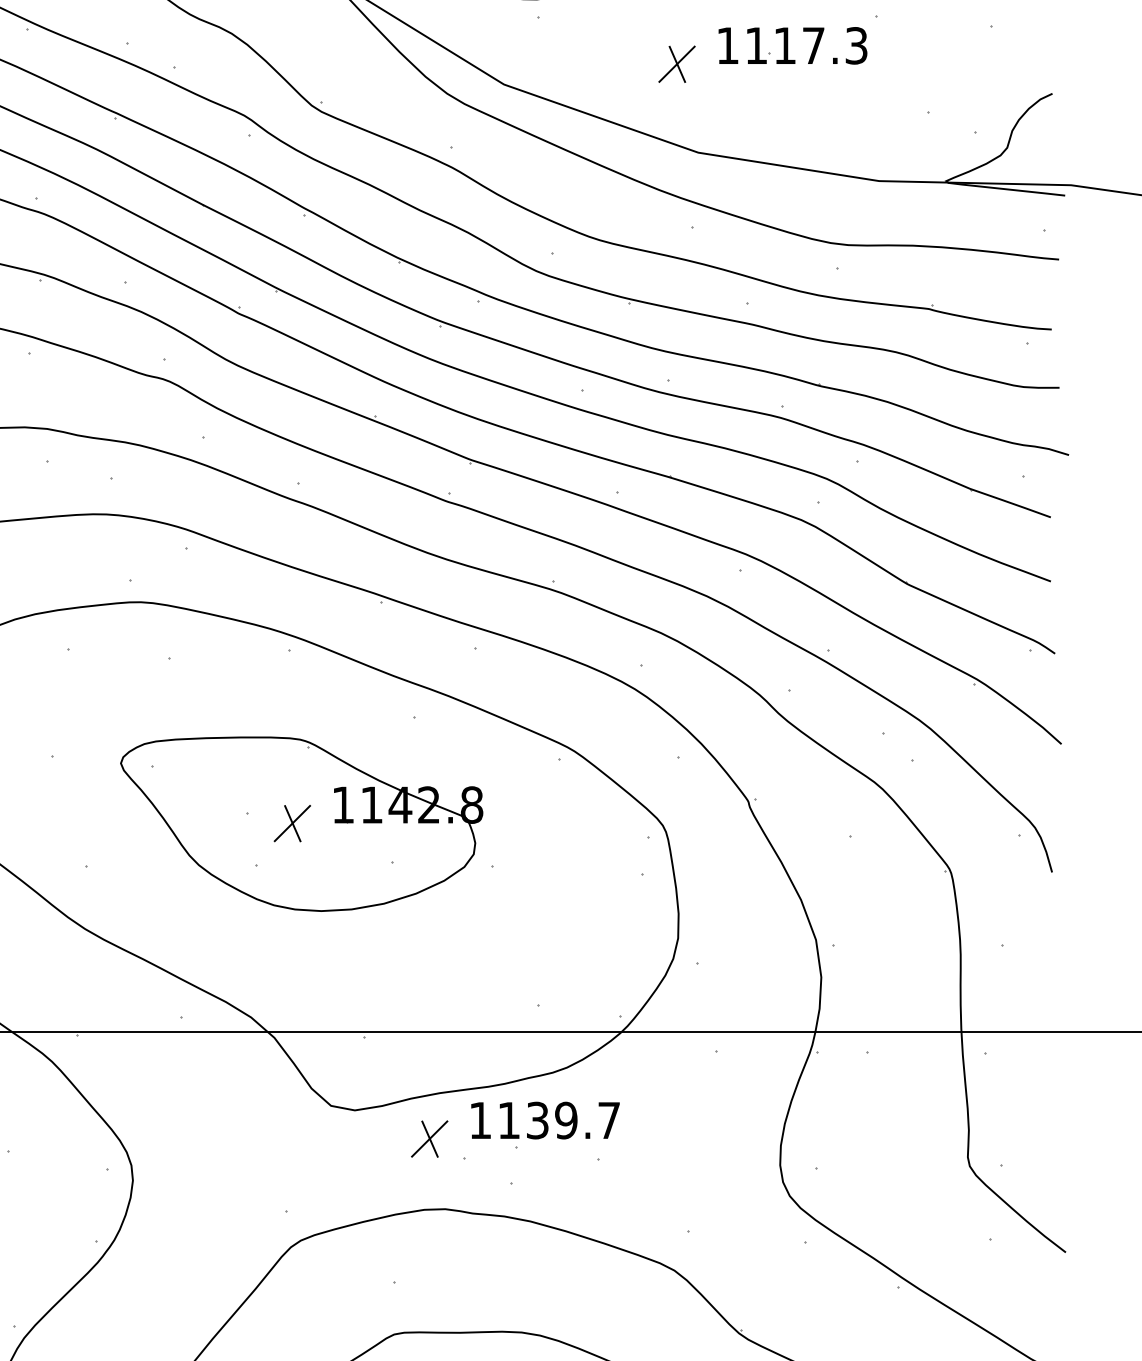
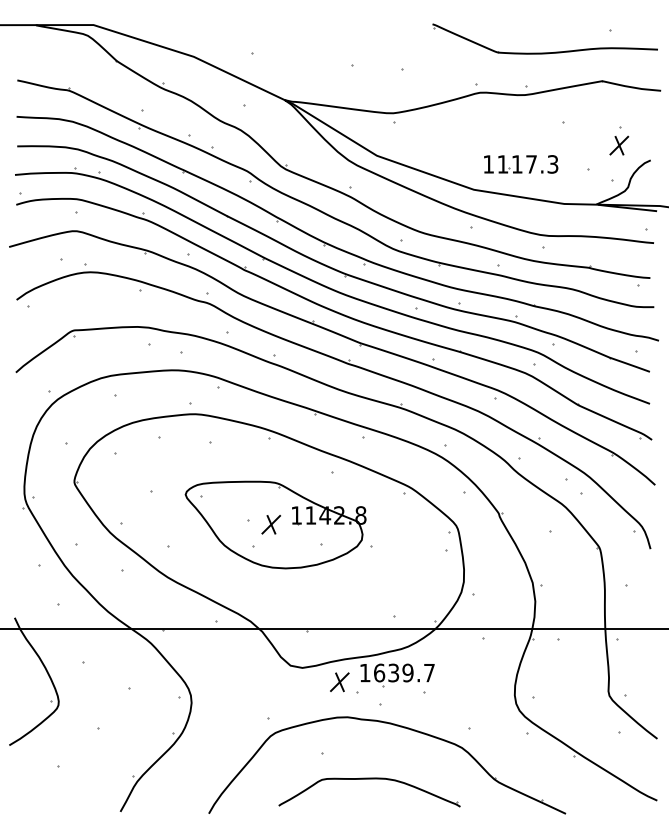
part: (793, 45) -> (521, 164), moved
part: (677, 63) -> (619, 145), moved
text: (509, 1119) -> (379, 672), 1139.7 -> 1639.7

